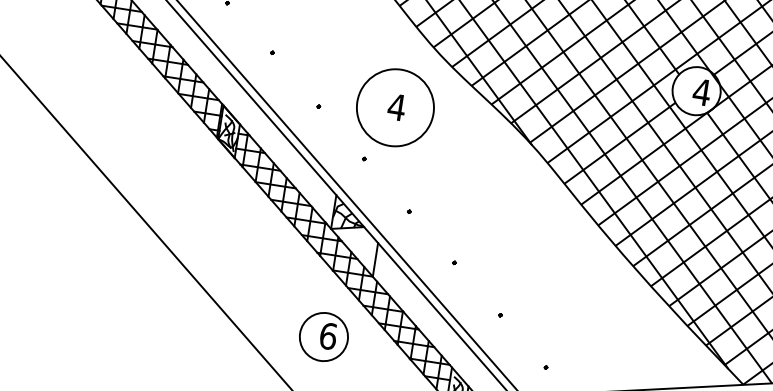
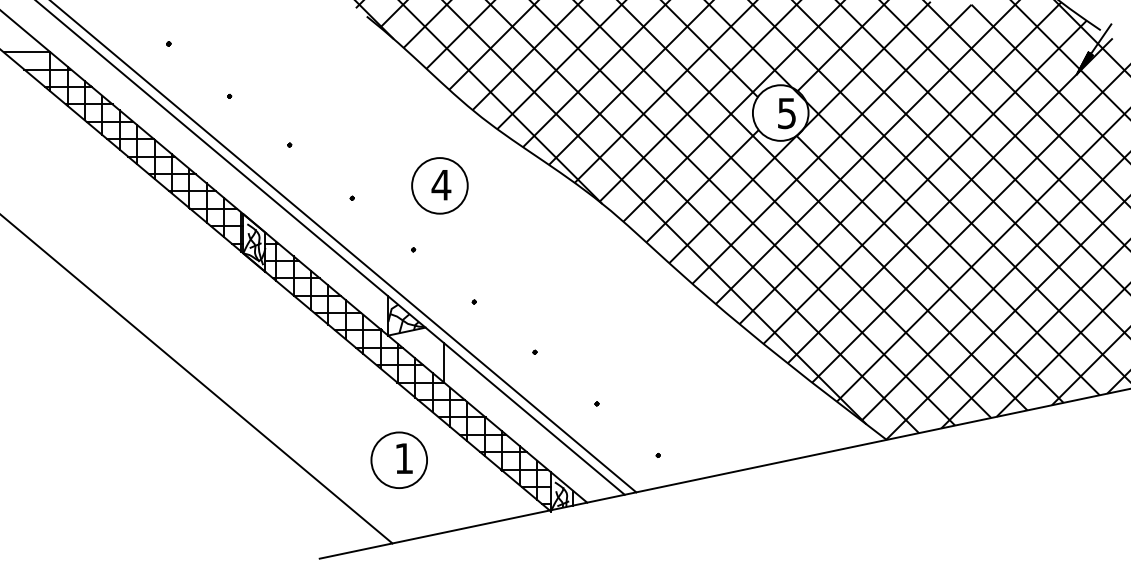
text: (701, 92) -> (786, 113), 4 -> 5
circle: (395, 107) -> (439, 185), size x0.62
text: (328, 336) -> (404, 458), 6 -> 1

